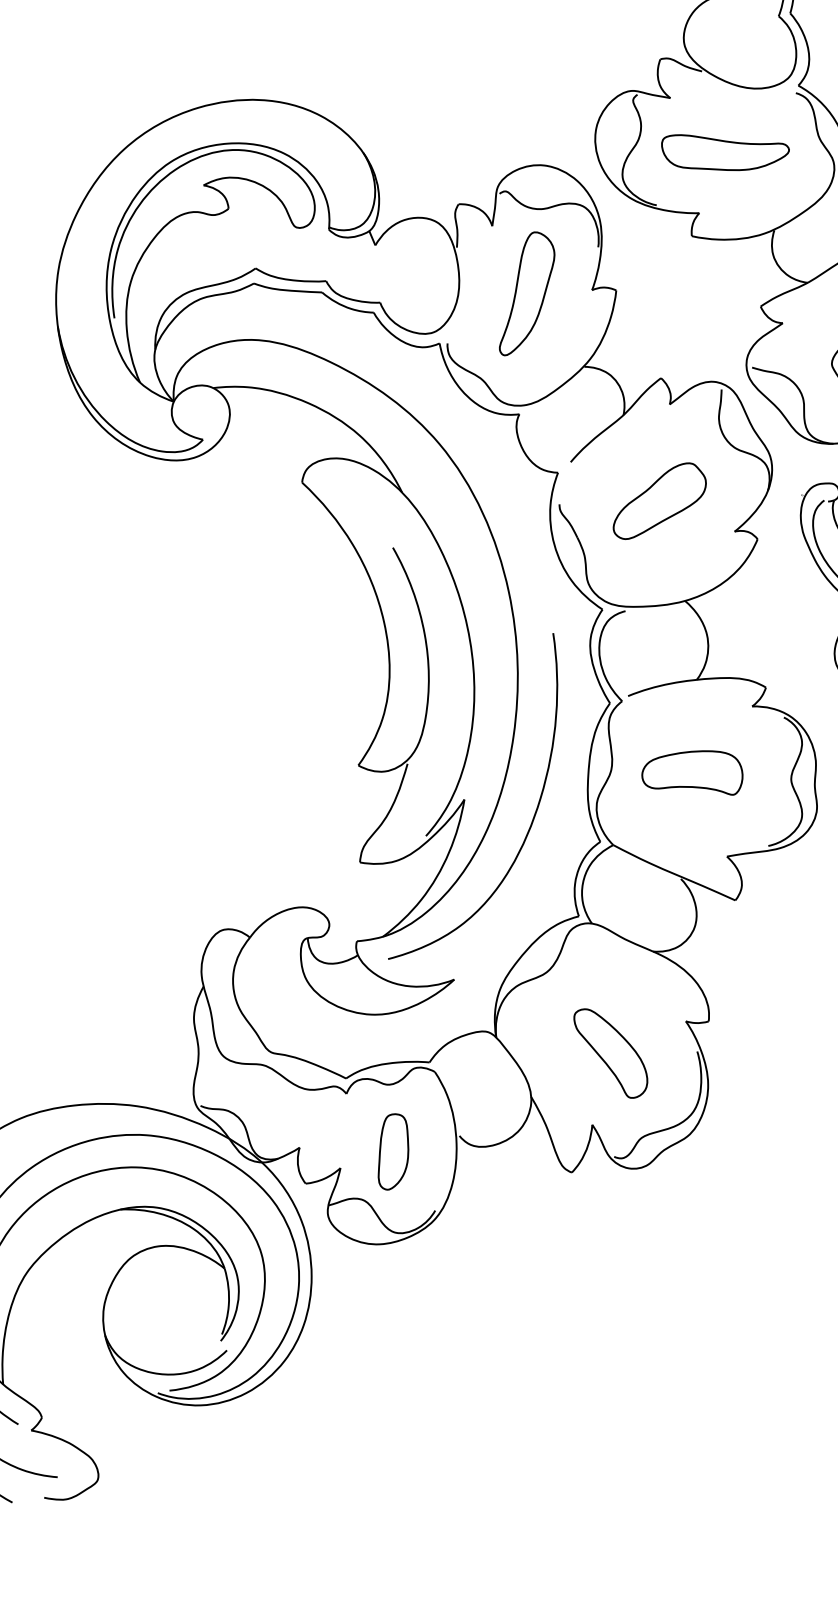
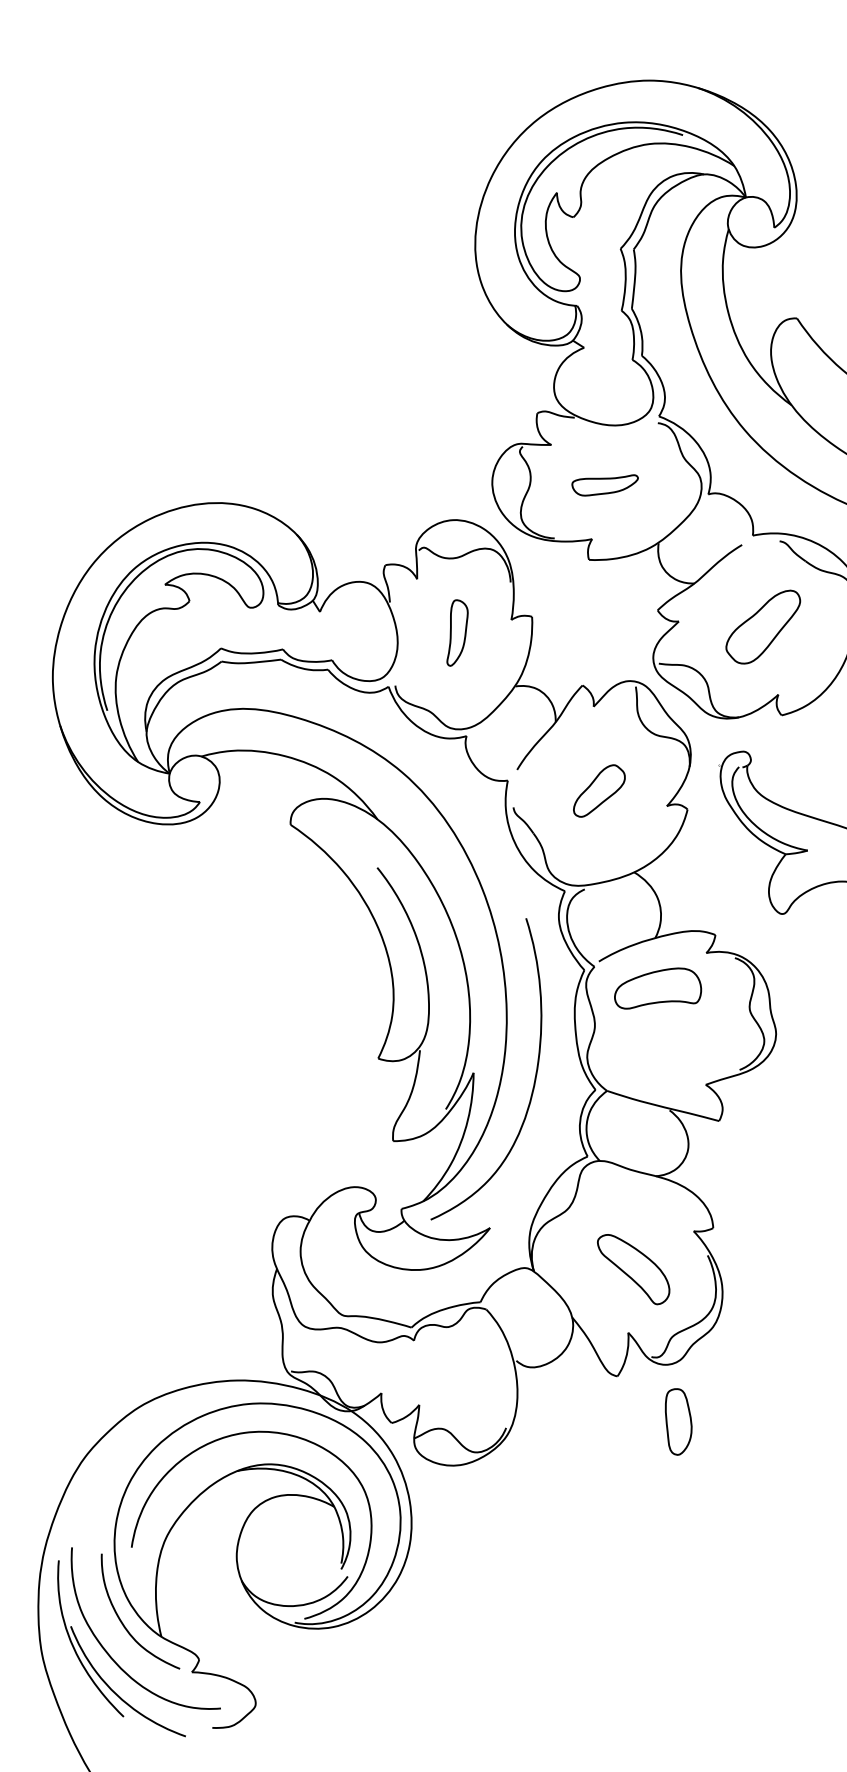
part: (723, 154) -> (604, 485), size x0.6
part: (528, 294) -> (457, 632), size x0.6
part: (660, 501) -> (599, 790), size x0.7
part: (693, 771) -> (658, 988), moved
part: (393, 1151) -> (678, 1421), moved

